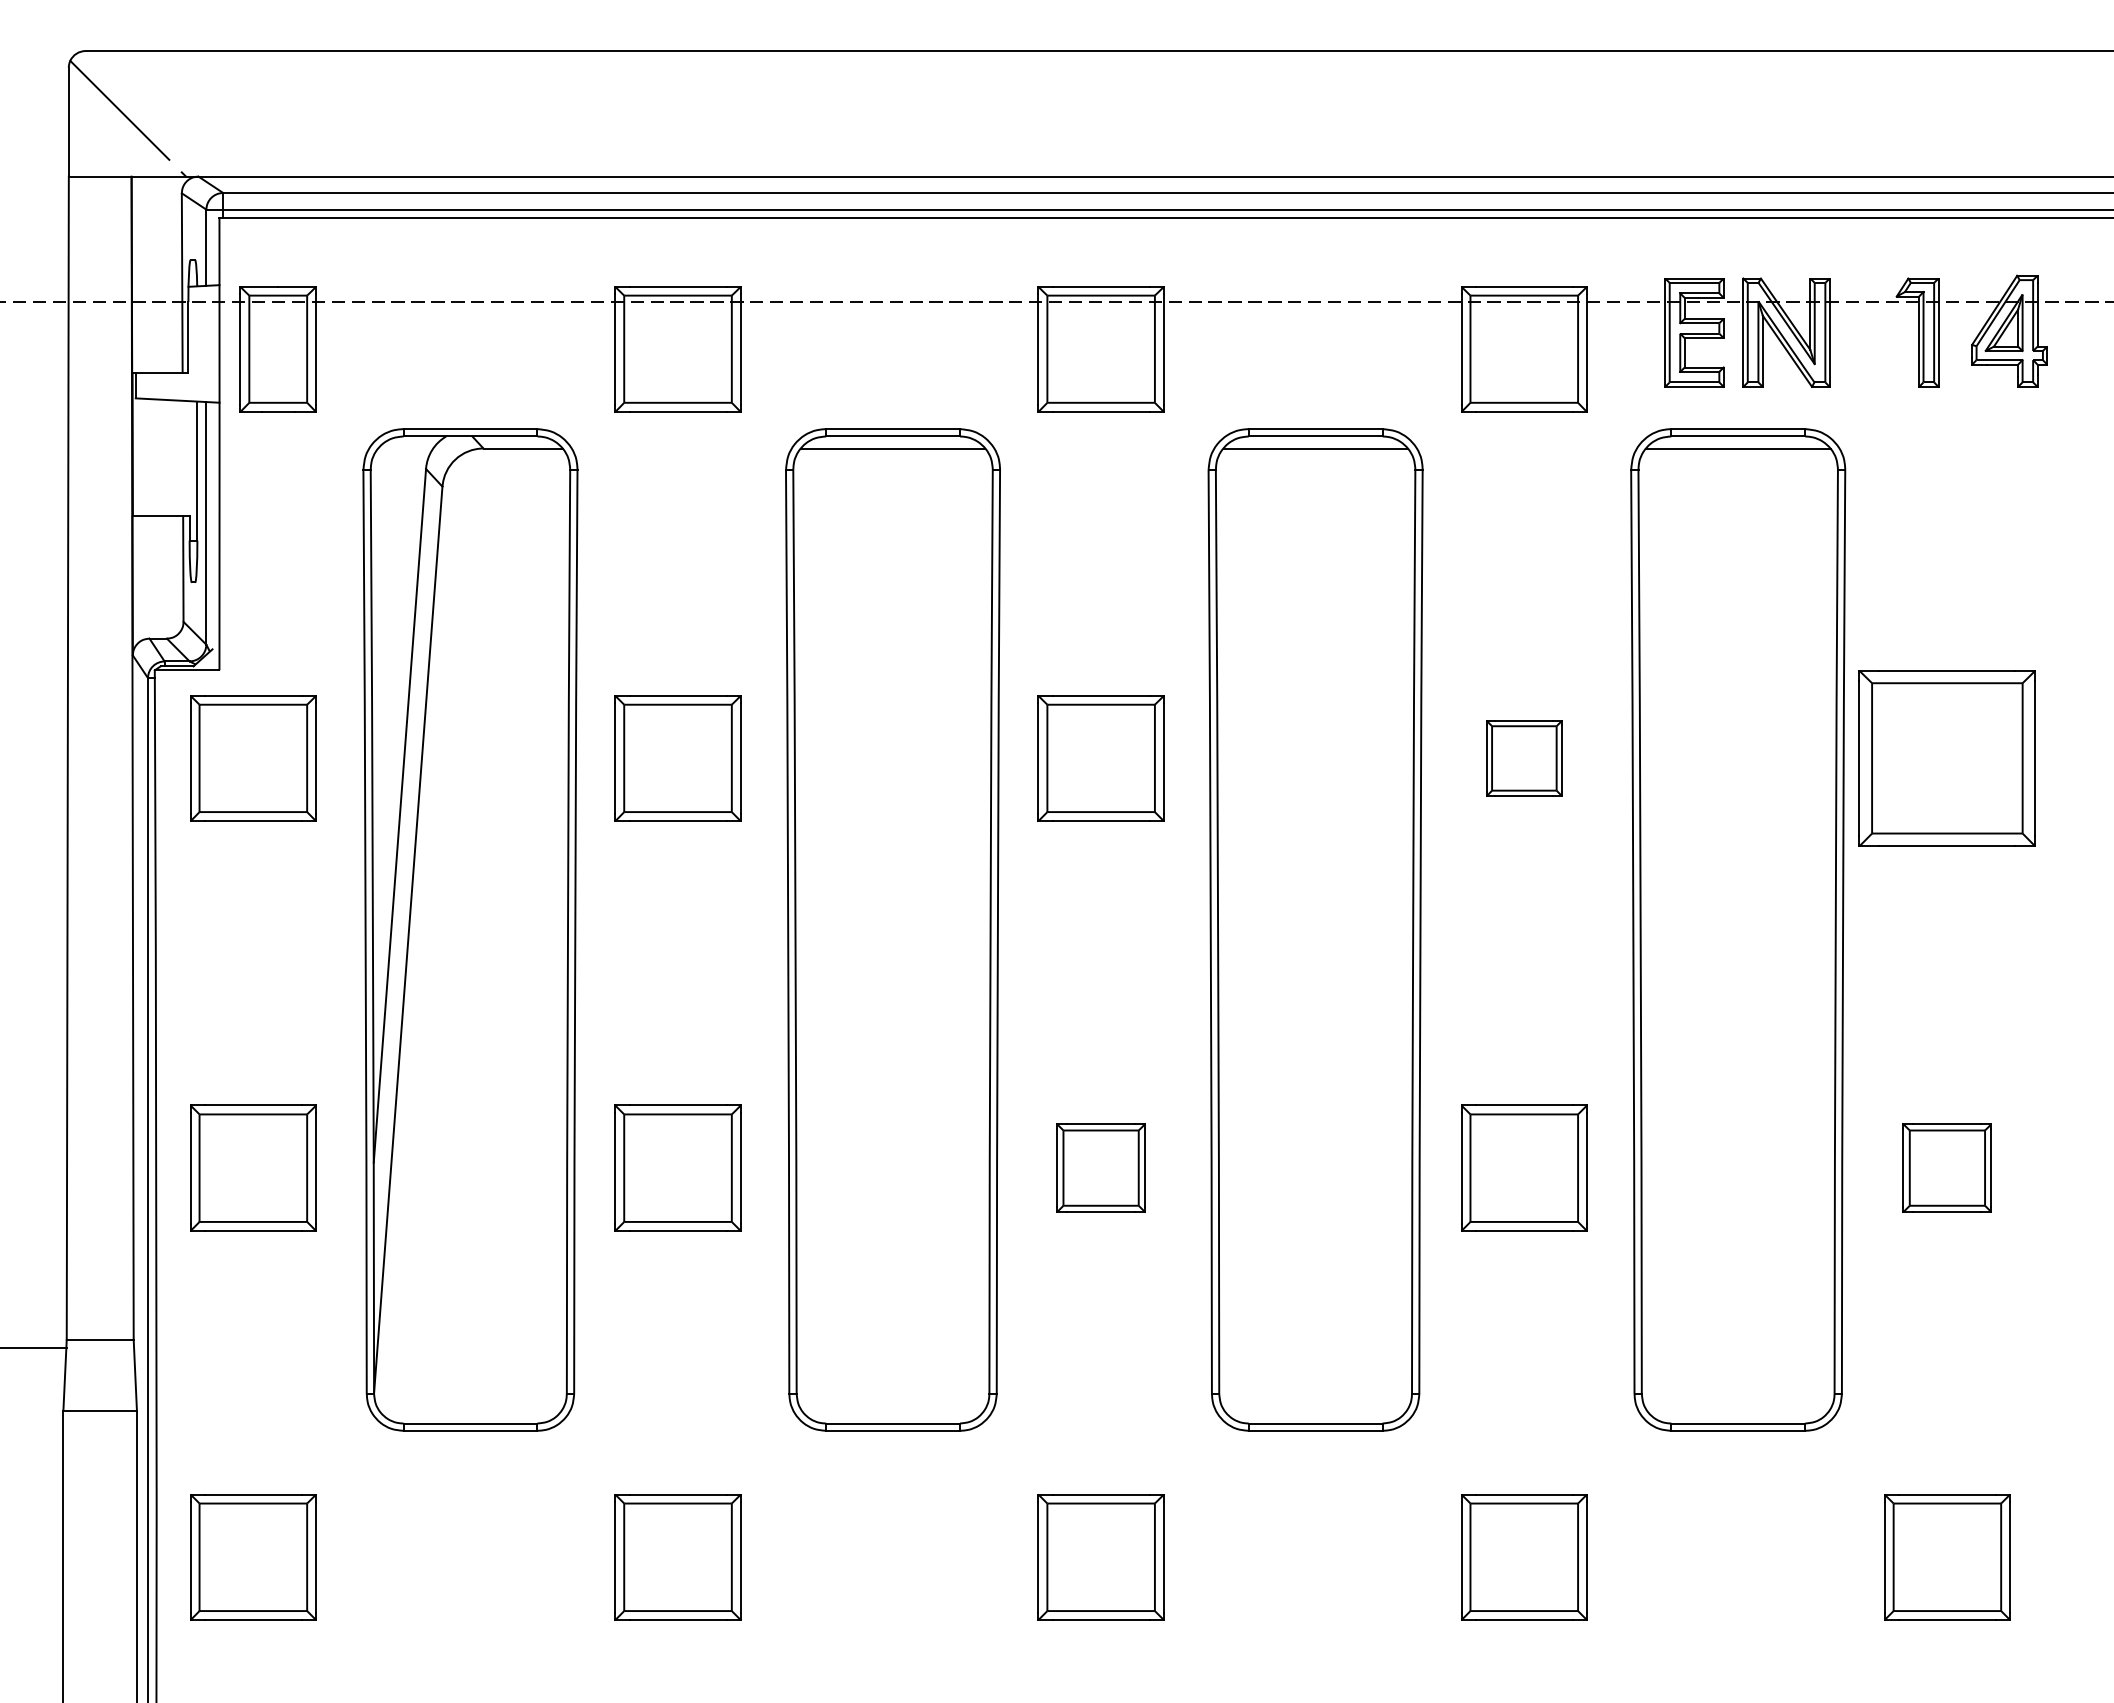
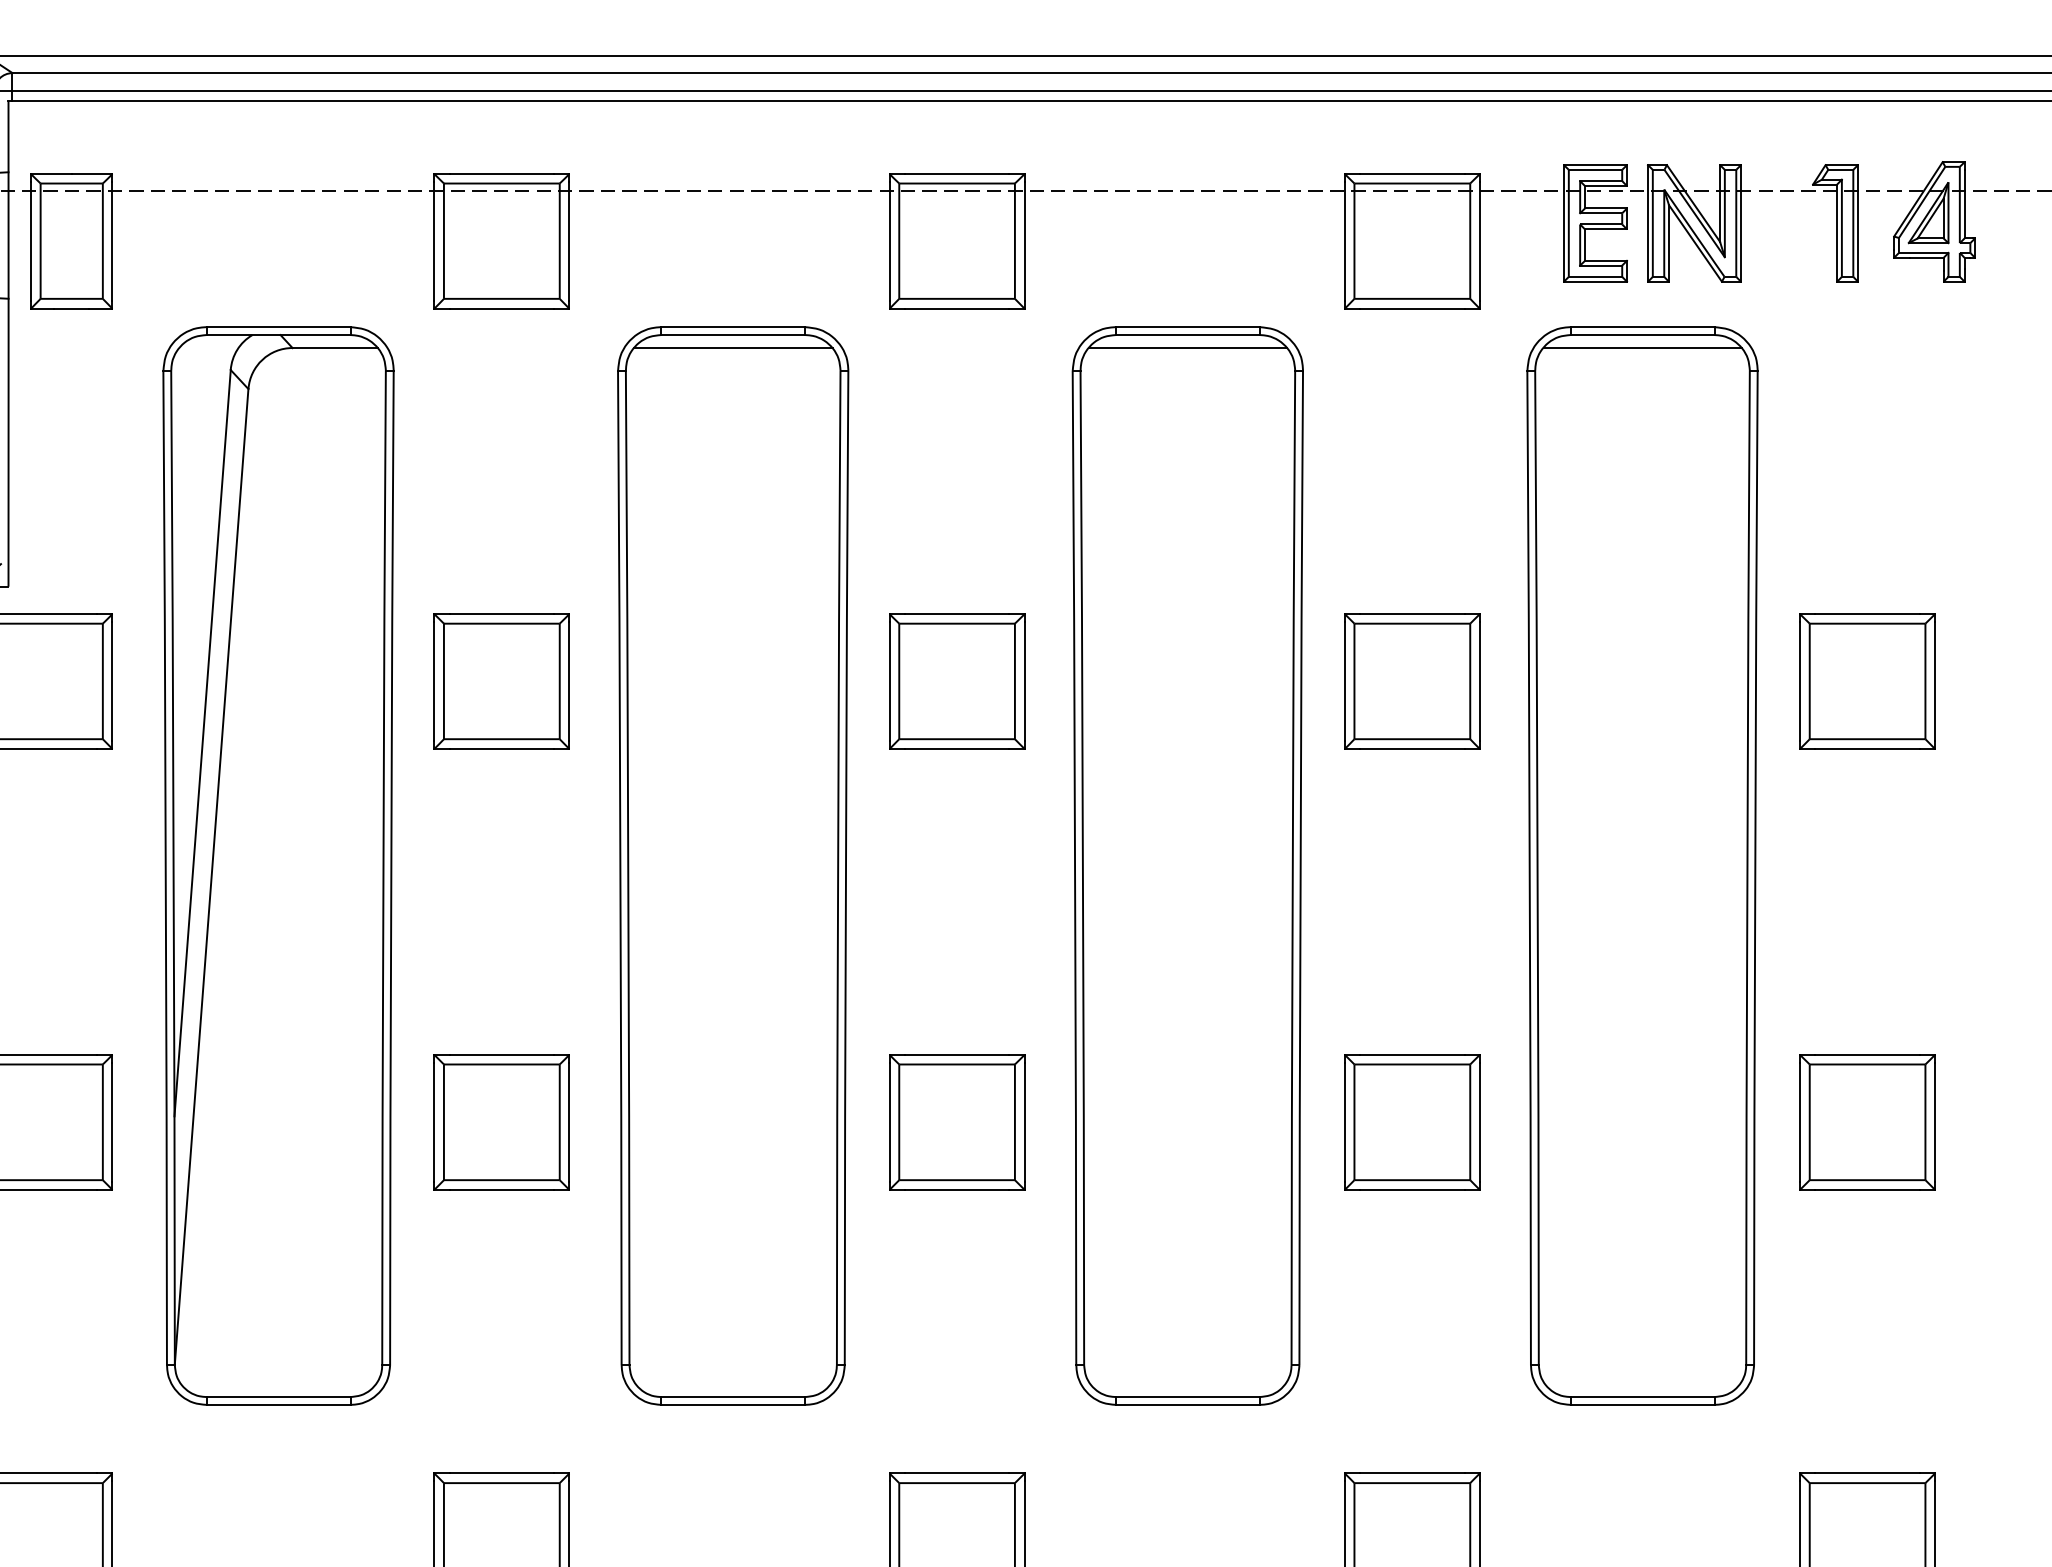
part: (1524, 758) -> (1412, 681), size x1.67
part: (1947, 758) -> (1867, 681), size x0.71
part: (1100, 1167) -> (956, 1121), size x1.43
part: (1947, 1167) -> (1867, 1121), size x1.43

